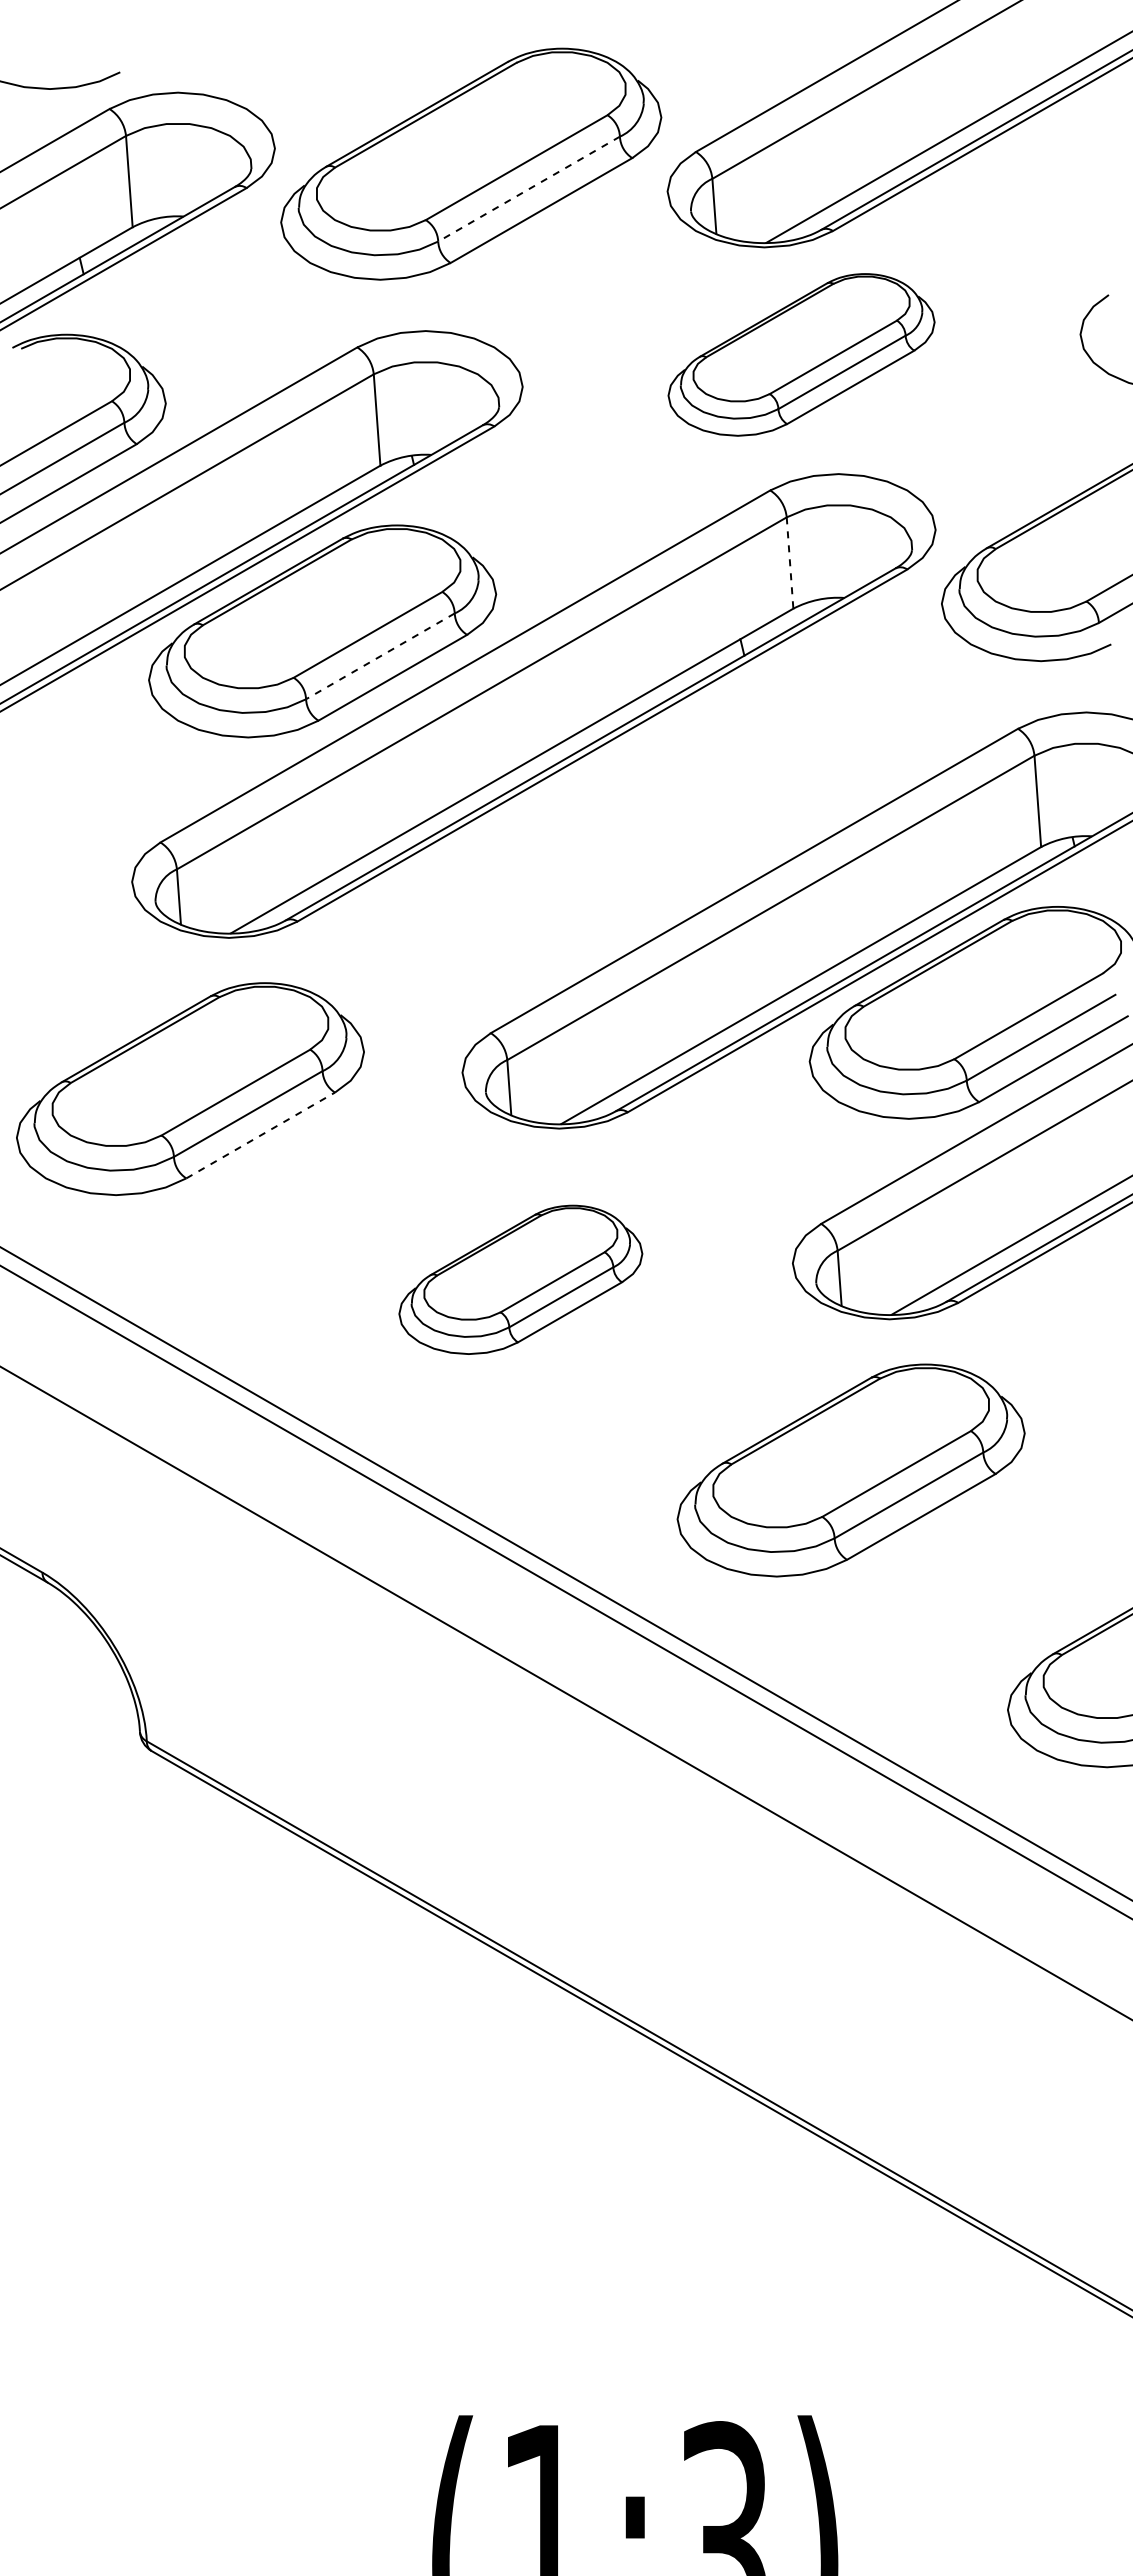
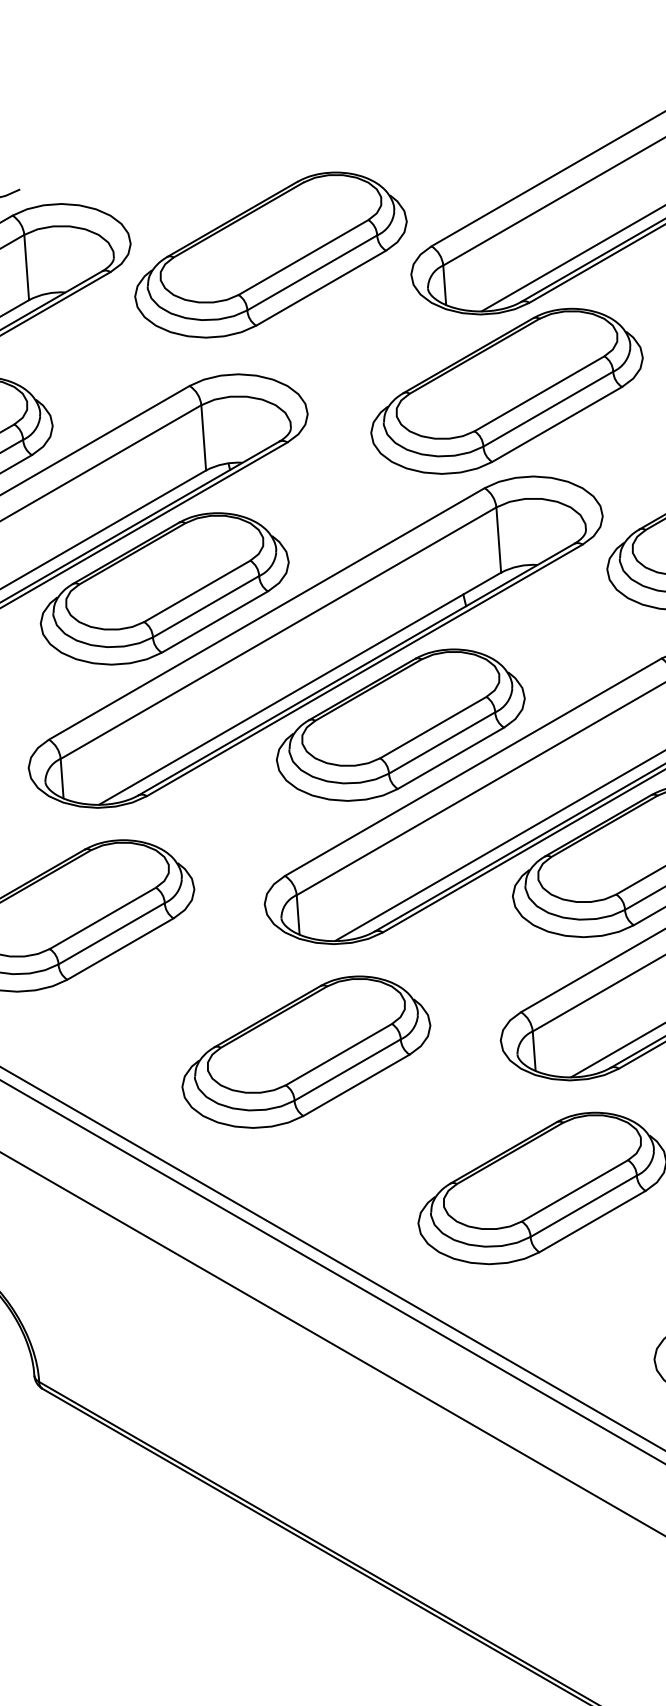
line: (529, 189) -> (312, 273), dashed -> solid
part: (801, 354) -> (506, 391), size x1.43
line: (790, 563) -> (499, 540), dashed -> solid
line: (380, 656) -> (206, 606), dashed -> solid
part: (652, 822) -> (400, 725), added
line: (260, 1135) -> (120, 949), dashed -> solid
part: (520, 1279) -> (306, 1051), size x1.43

